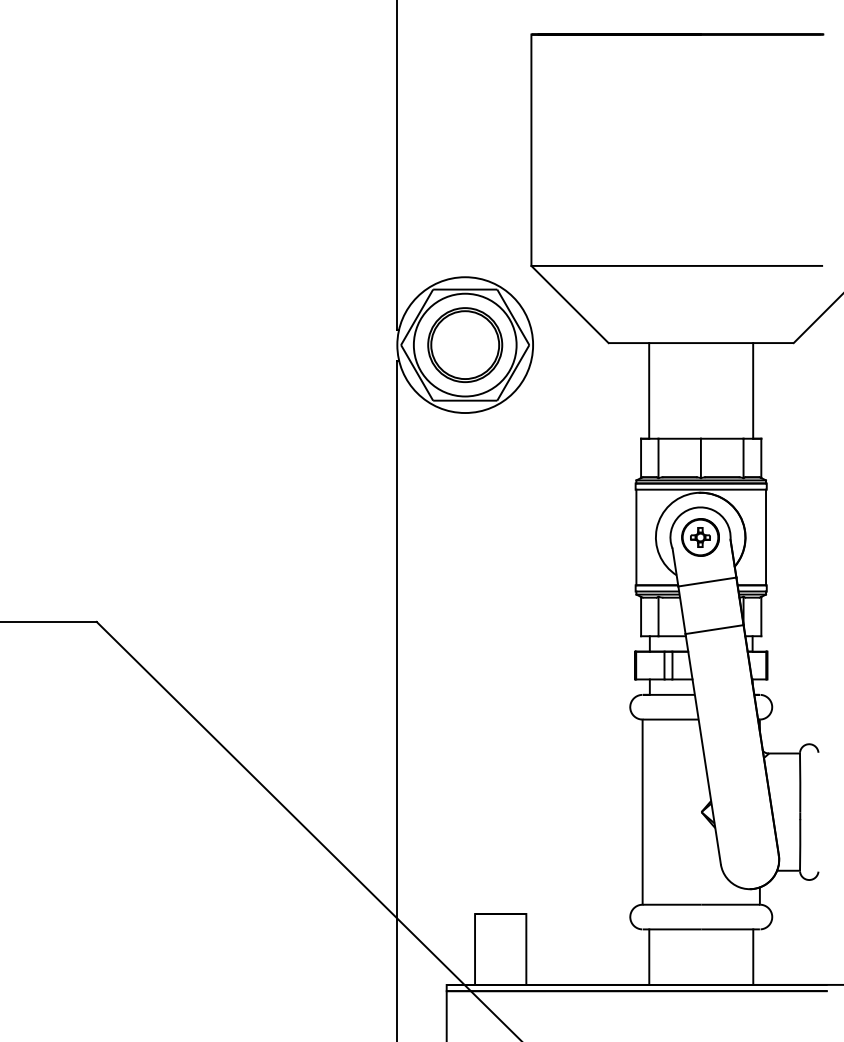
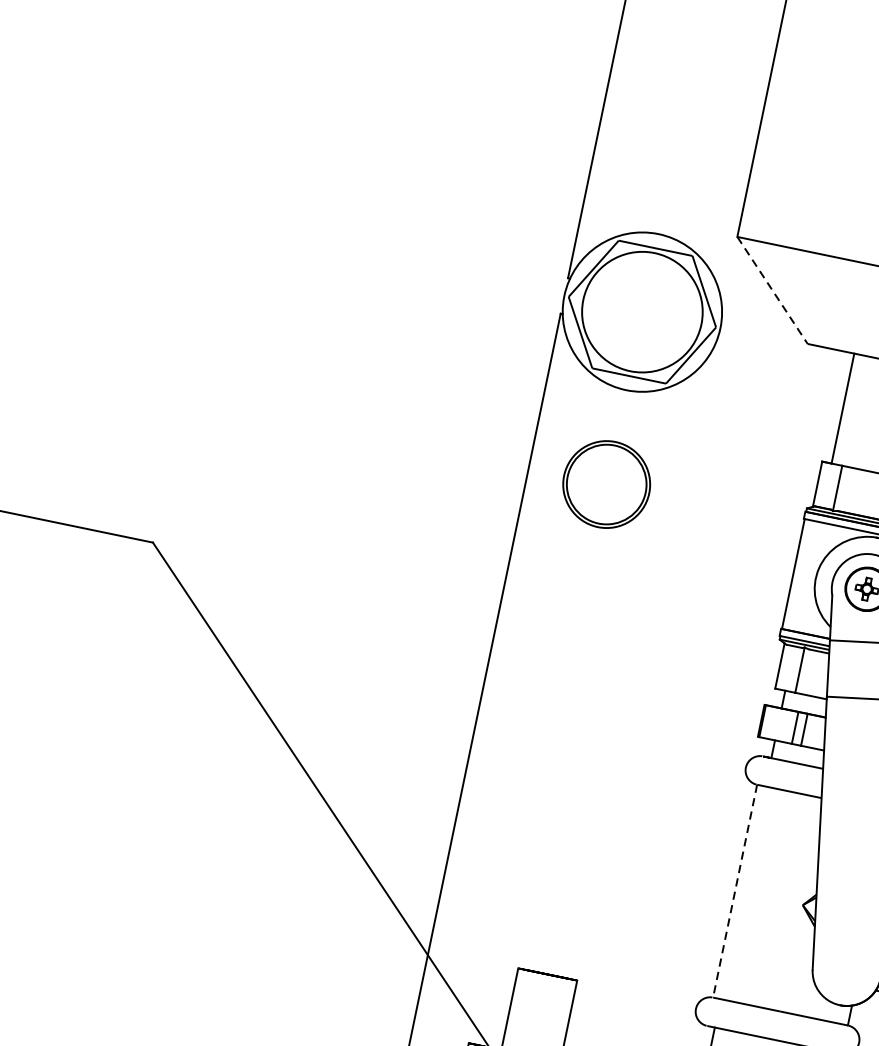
line: (570, 304) -> (773, 290), solid -> dashed
part: (465, 344) -> (607, 483), moved
line: (642, 812) -> (734, 891), solid -> dashed

